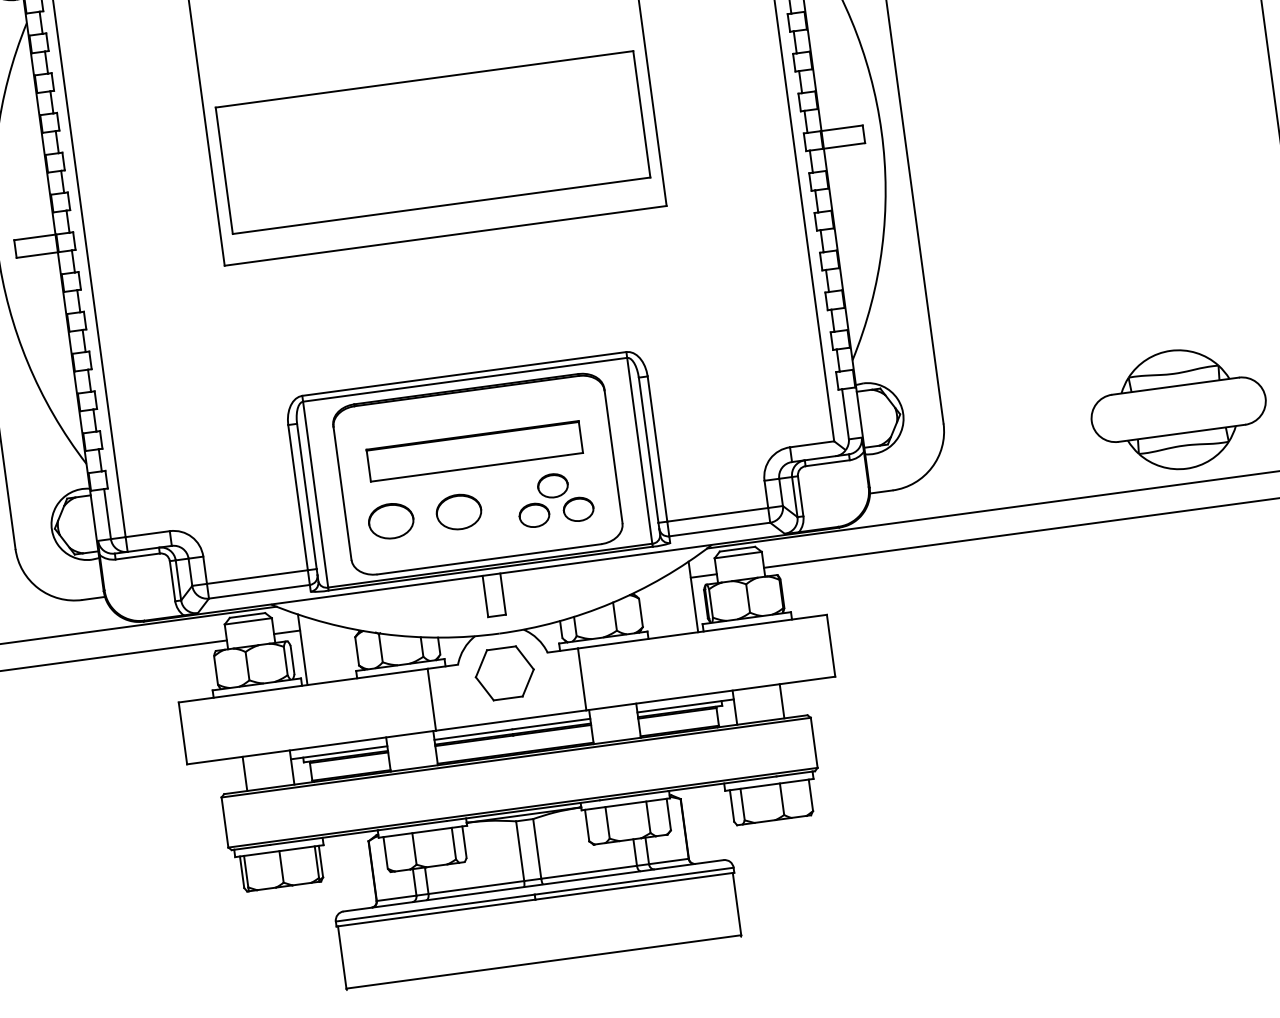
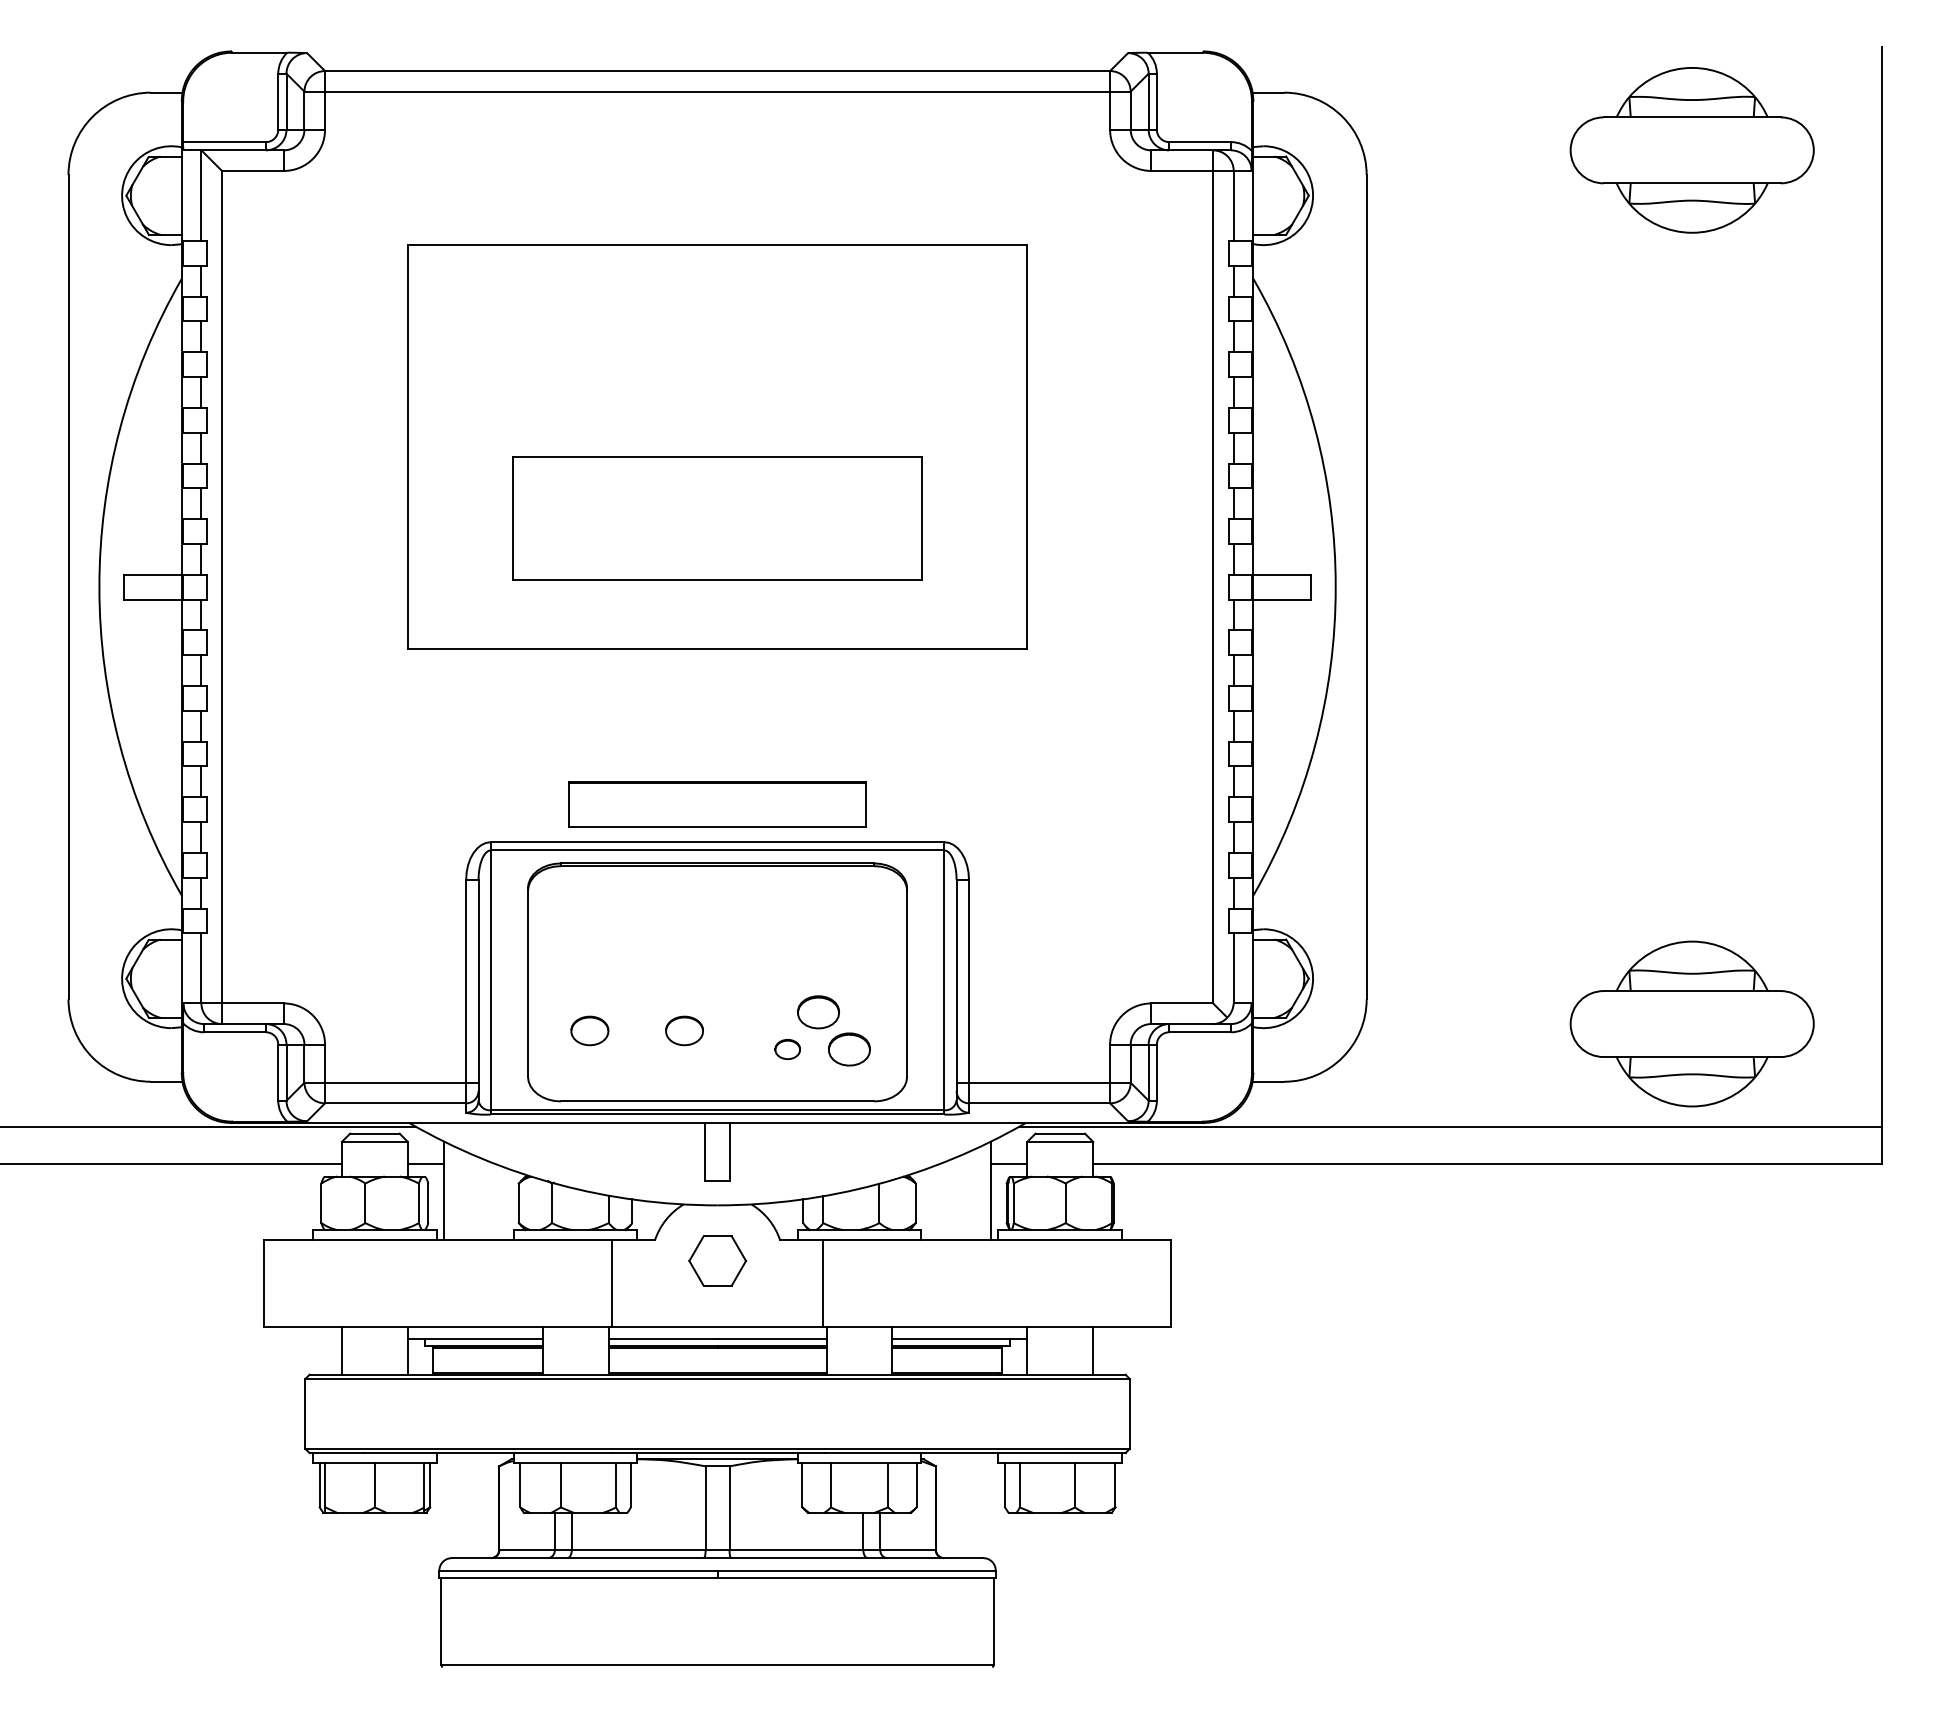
part: (433, 142) -> (717, 518), size x0.7
part: (474, 451) -> (717, 804), moved
part: (458, 511) -> (684, 1030), size x0.6
part: (534, 515) -> (787, 1049), size x0.6
part: (390, 520) -> (589, 1030), size x0.6
part: (504, 673) -> (717, 1260), size x0.7

